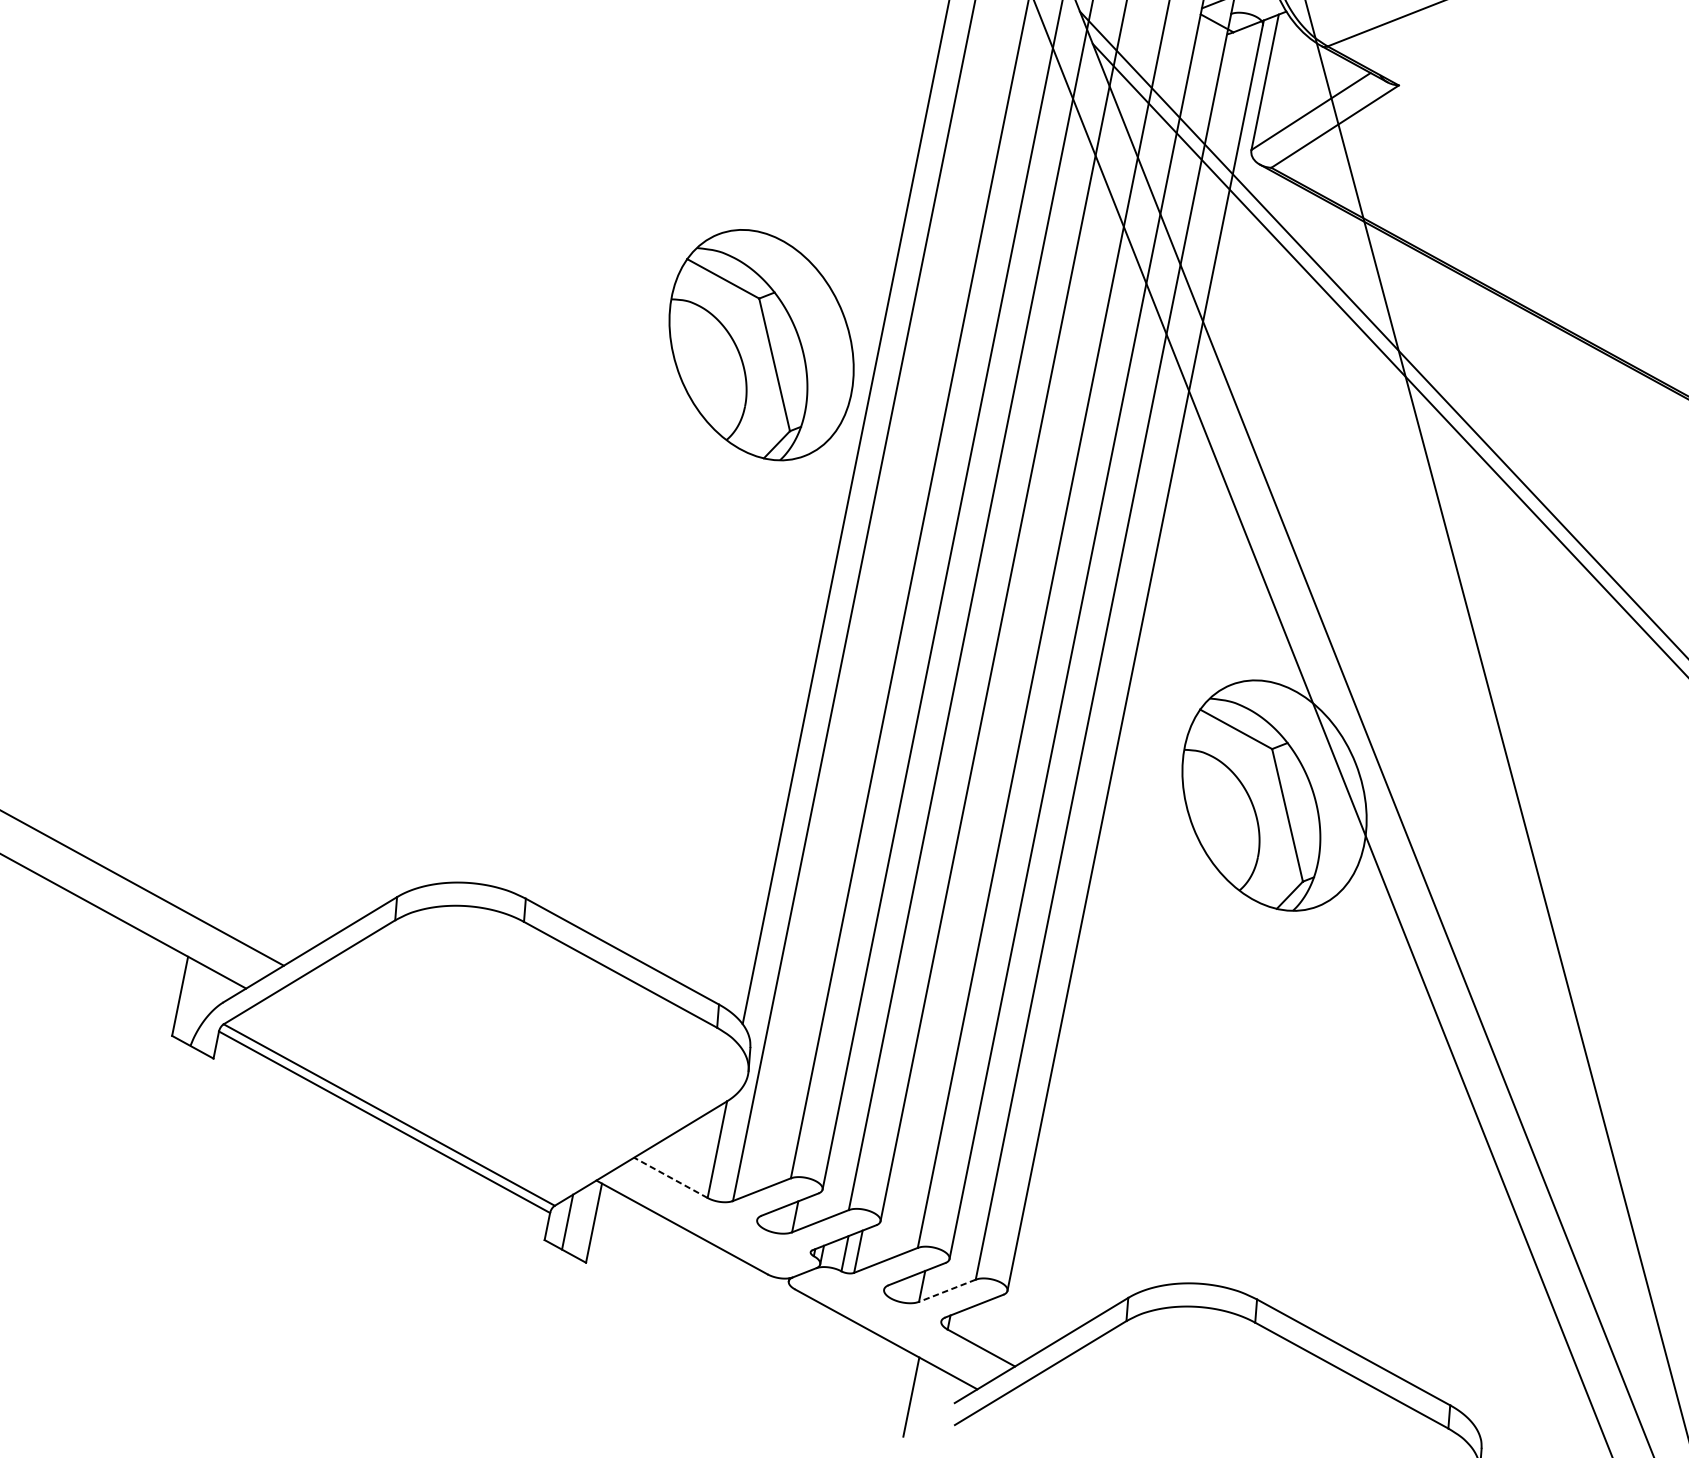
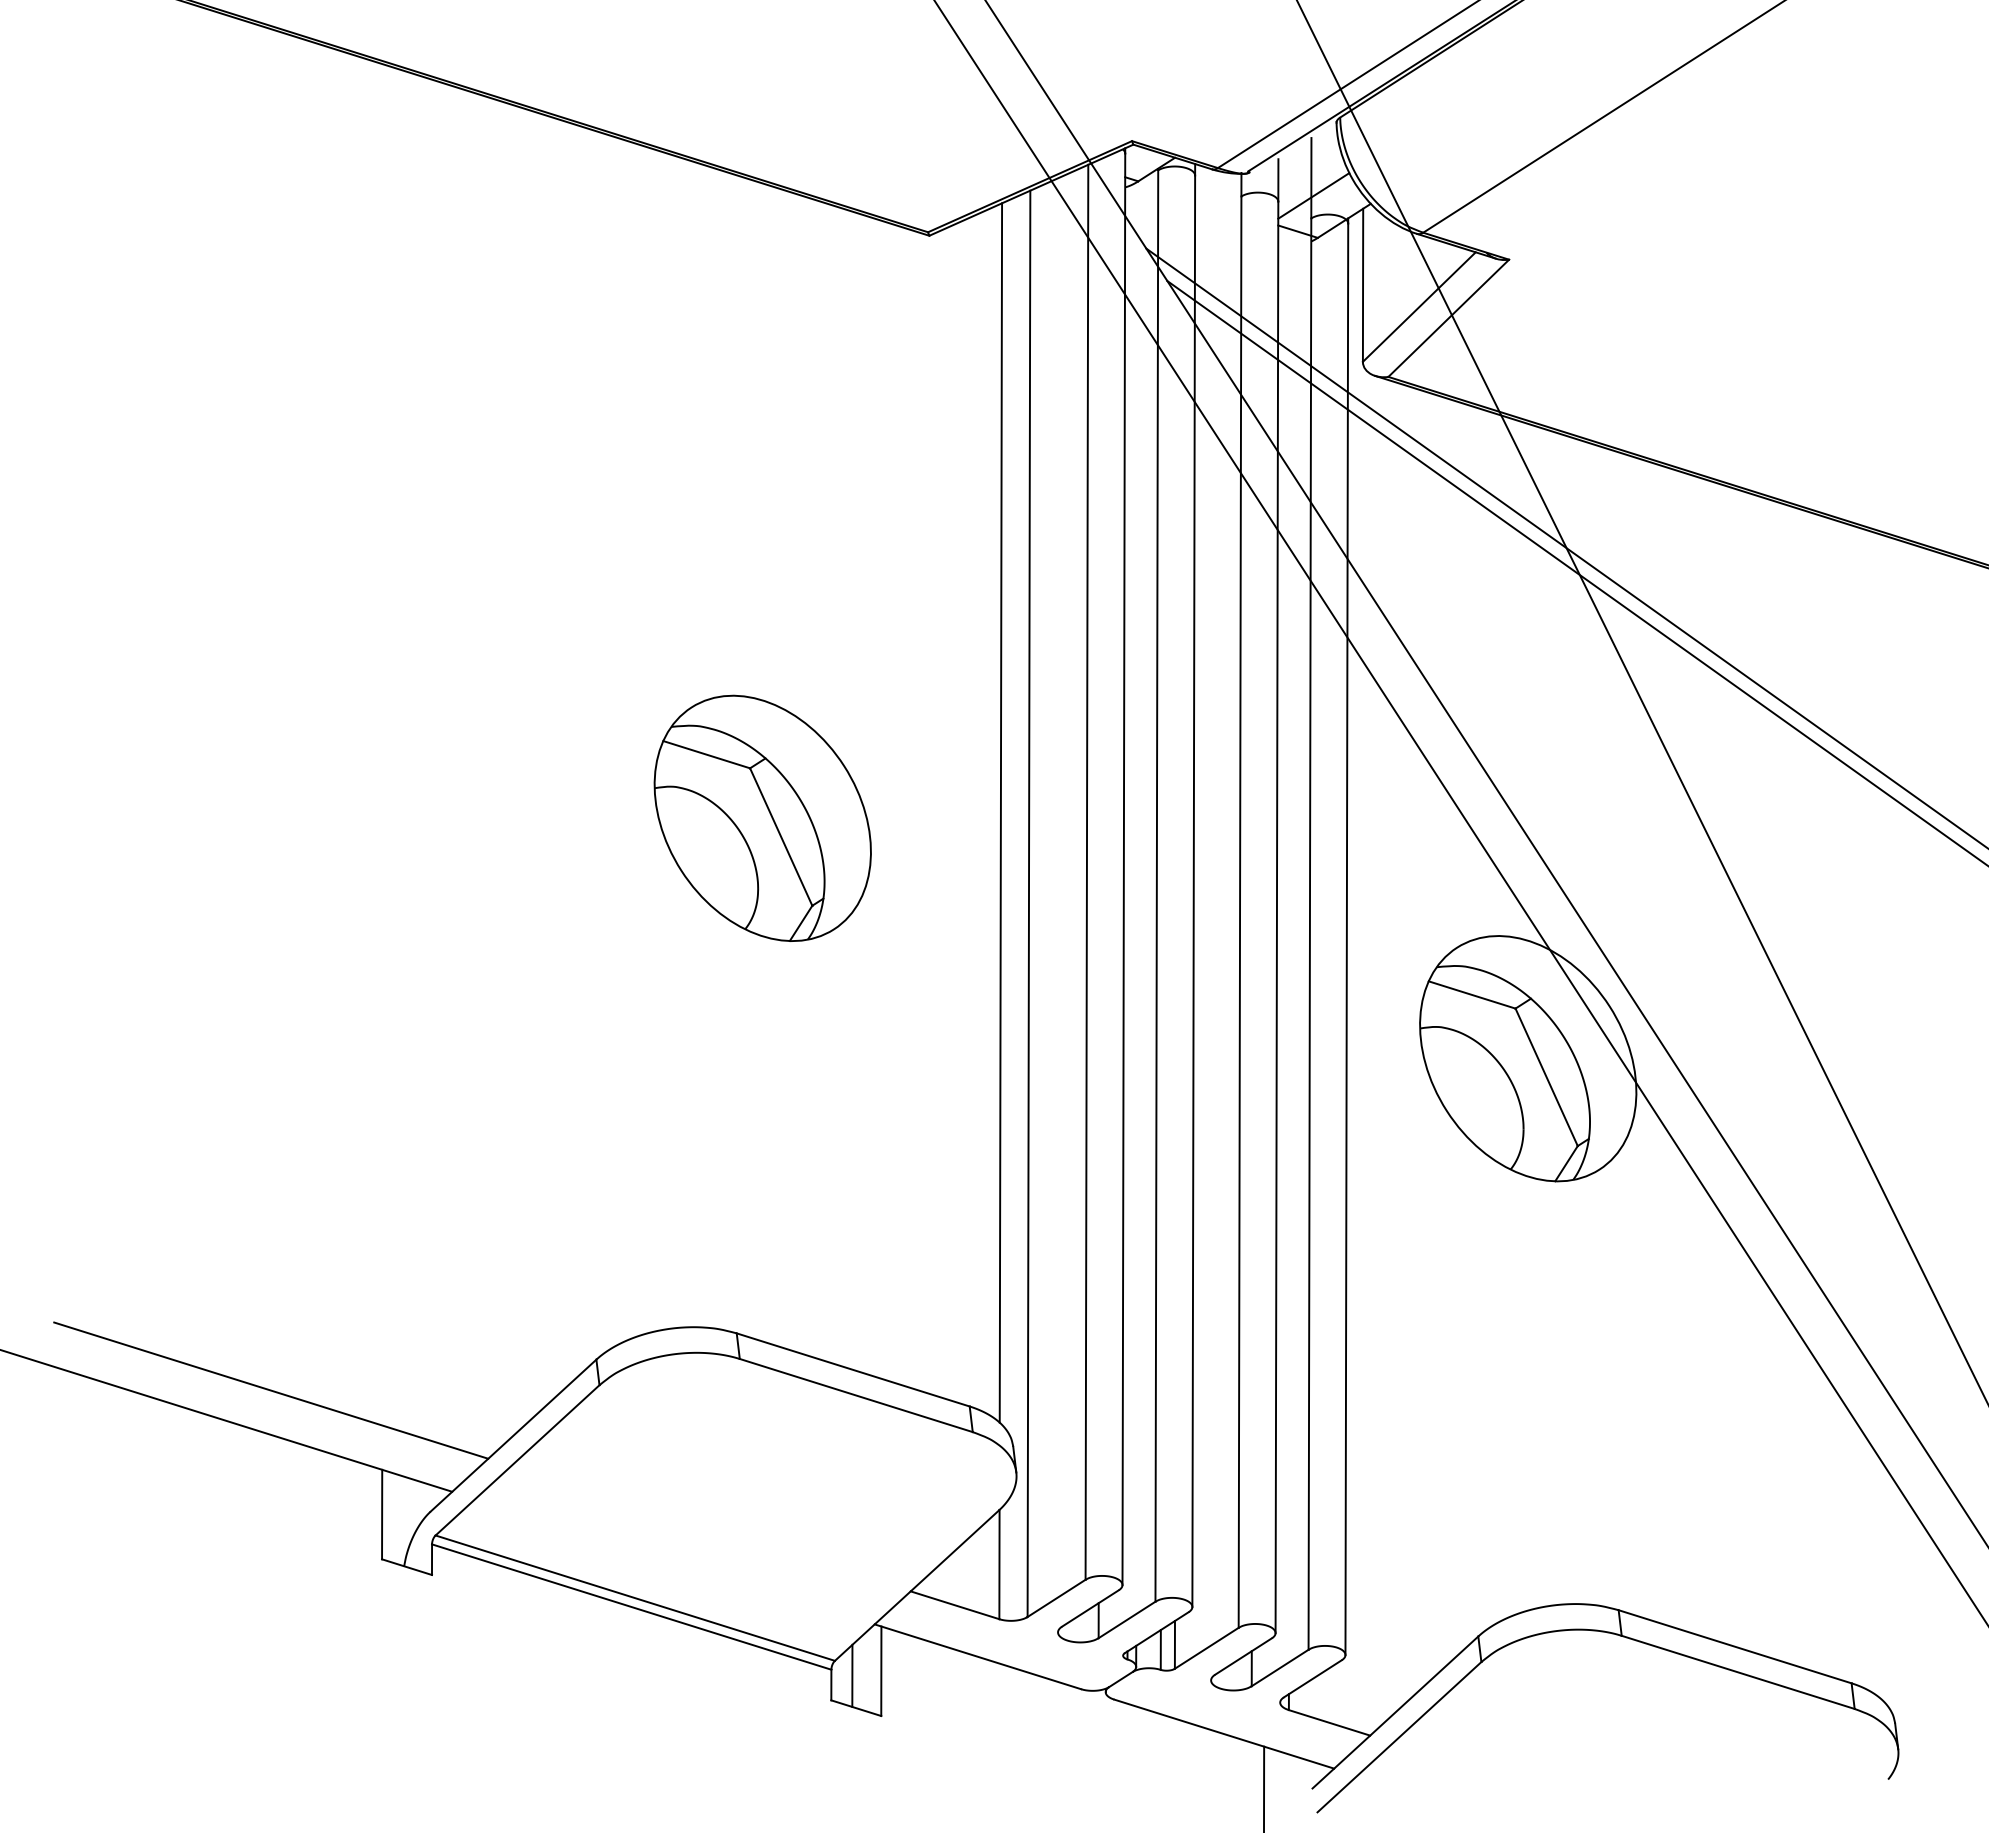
part: (761, 344) -> (762, 817), moved
line: (670, 1177) -> (954, 1605), dashed -> solid
line: (947, 1291) -> (1280, 1668), dashed -> solid

